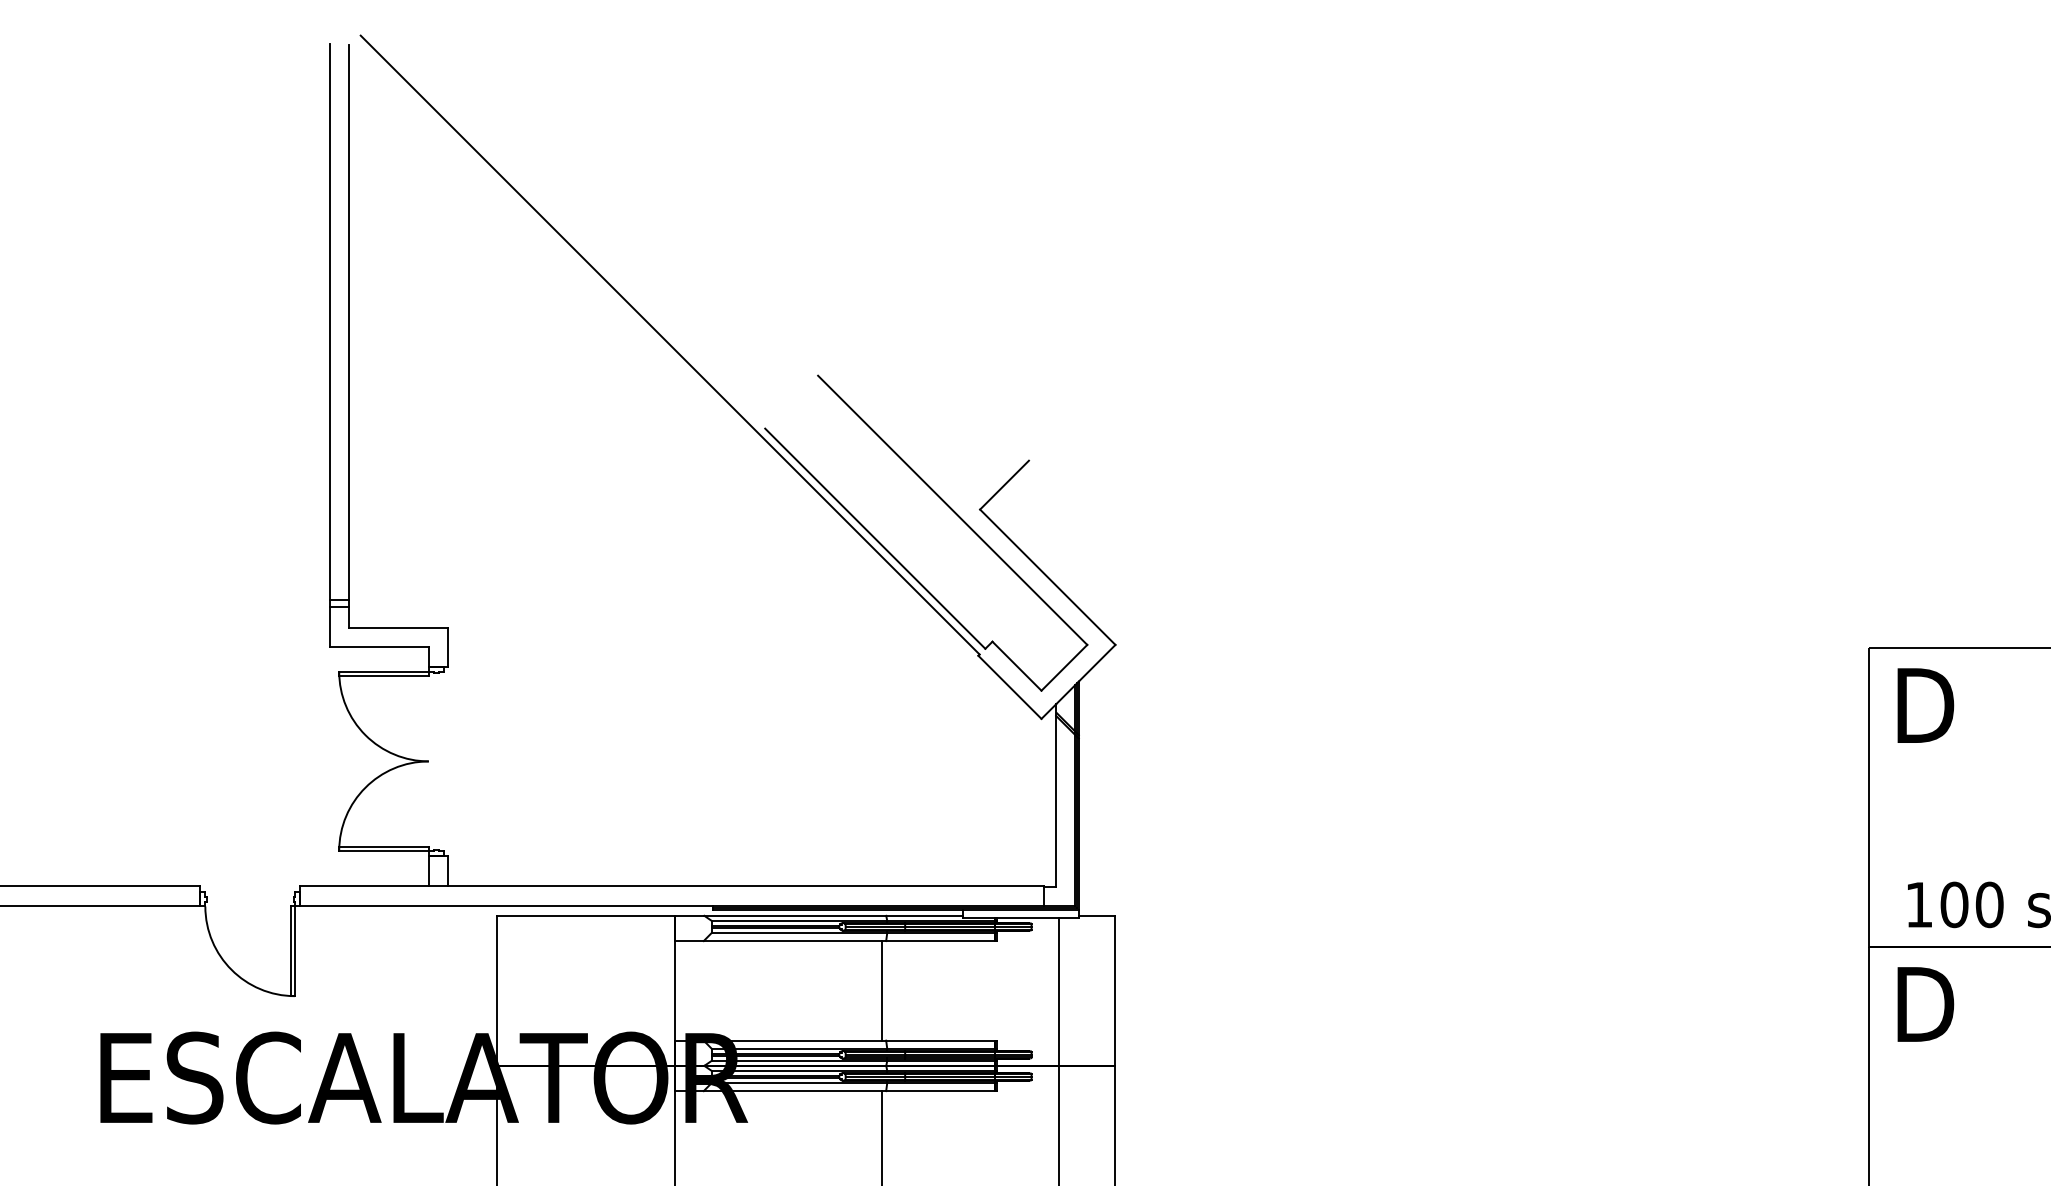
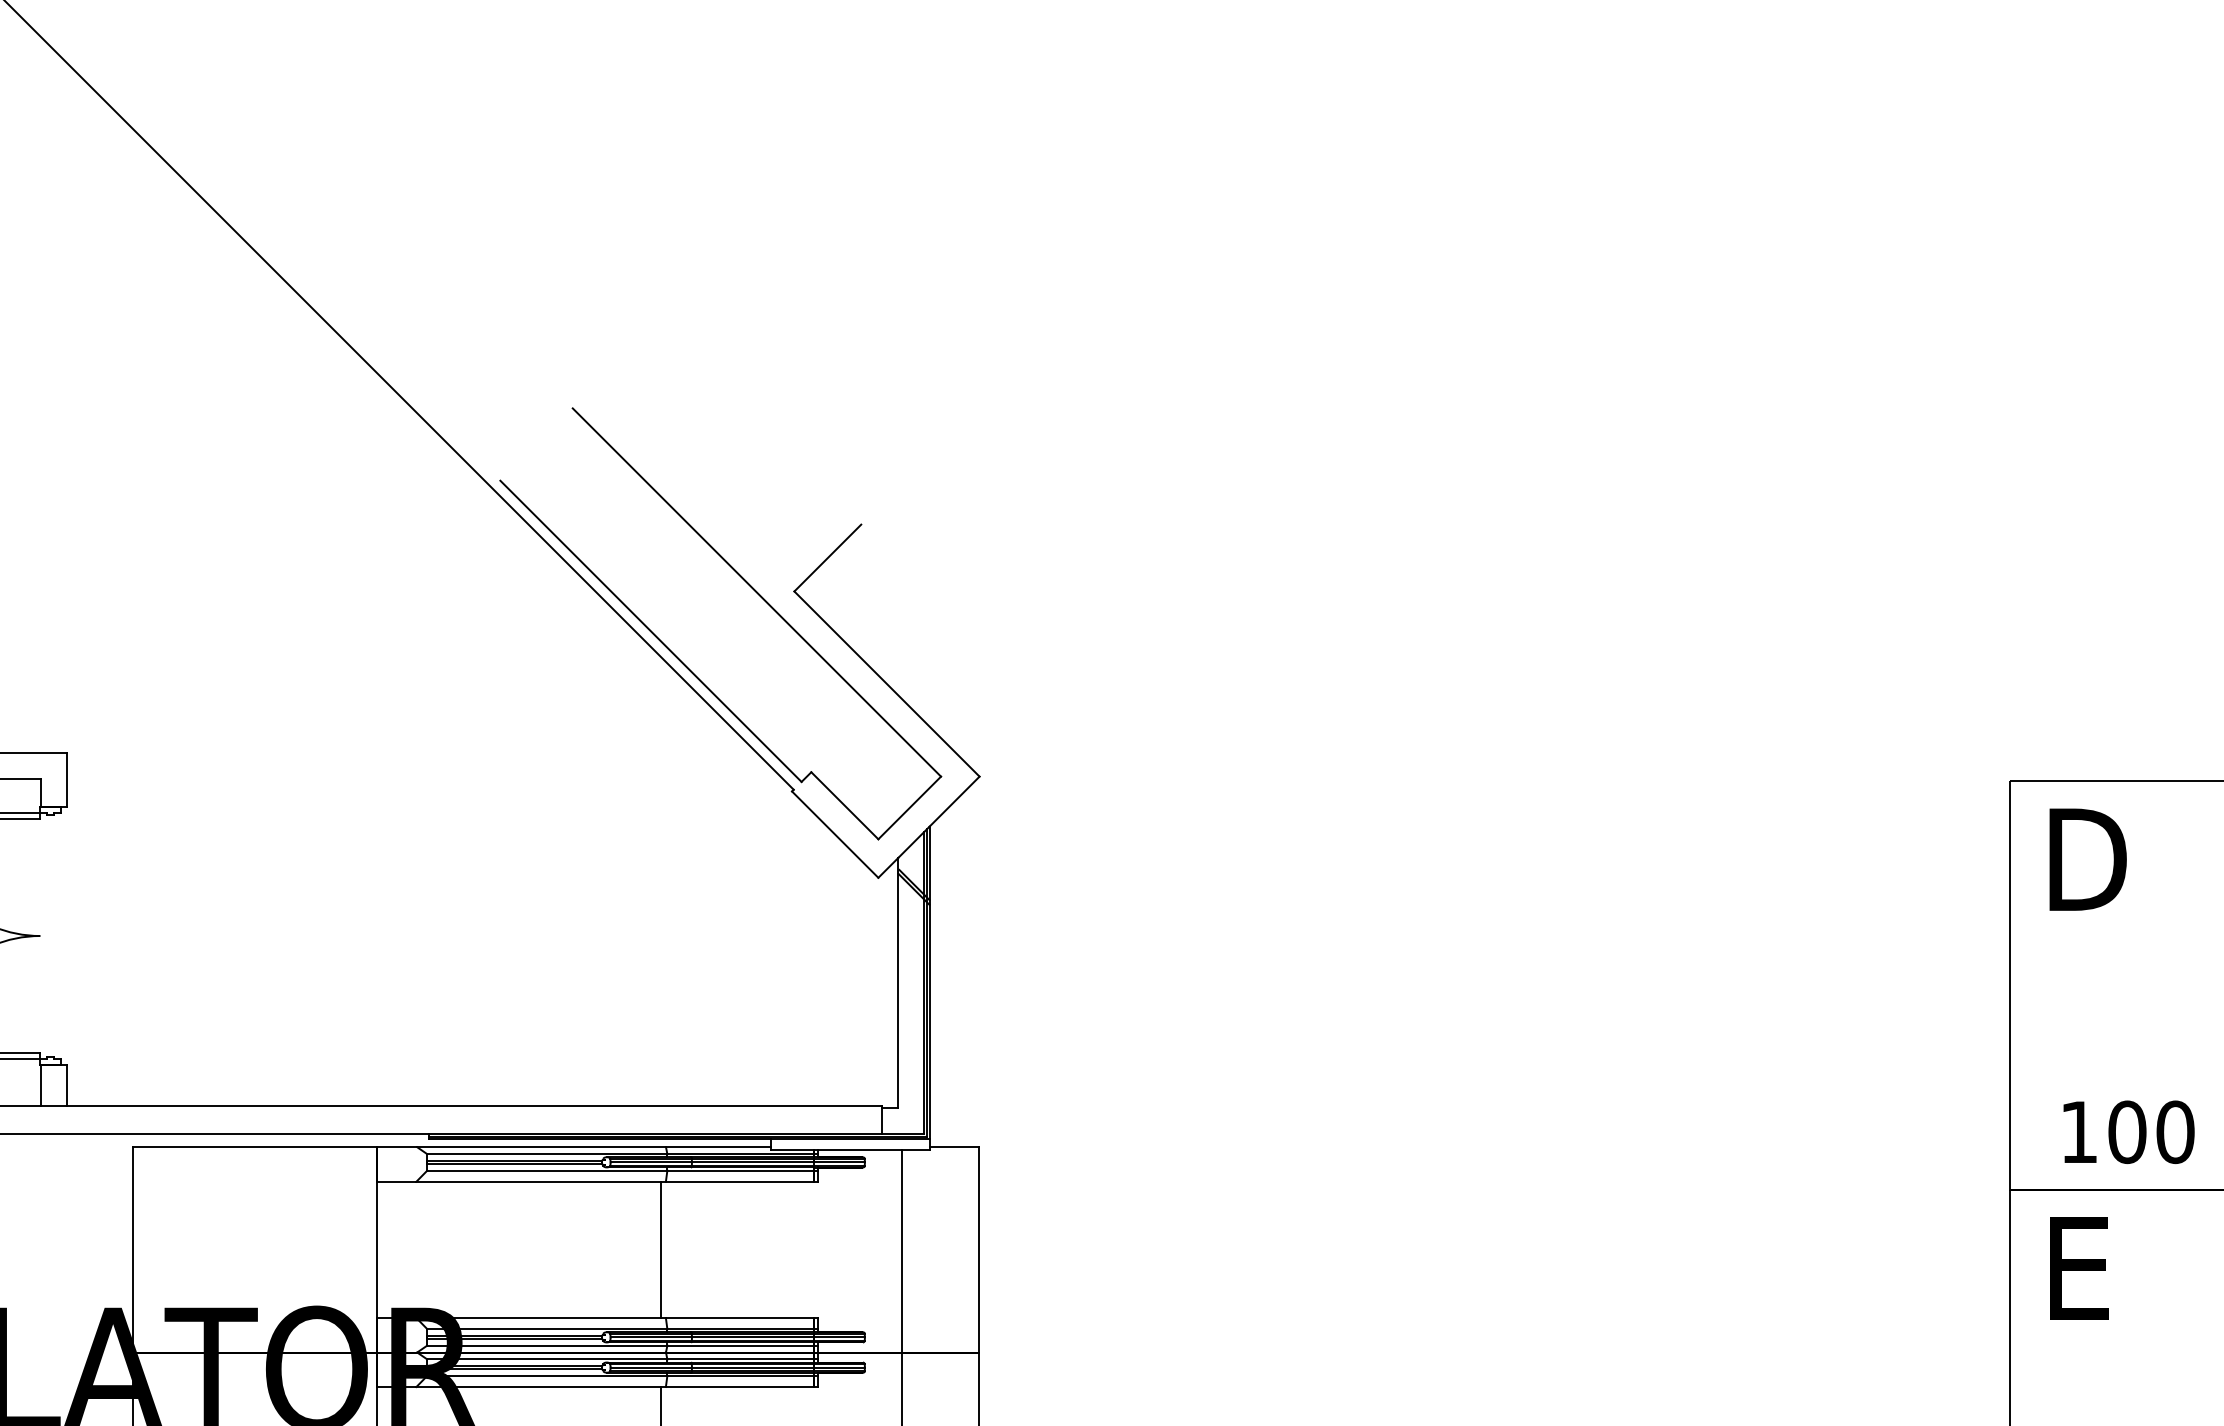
text: (1925, 1004) -> (2087, 1268), D -> E

